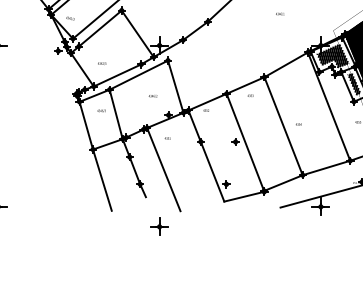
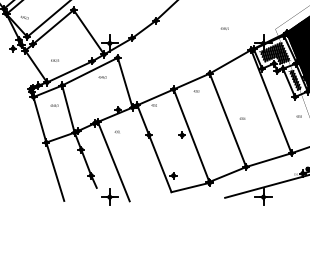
text: (280, 13) -> (225, 28), moved
text: (152, 96) -> (102, 77), moved
part: (159, 226) -> (109, 196), moved

